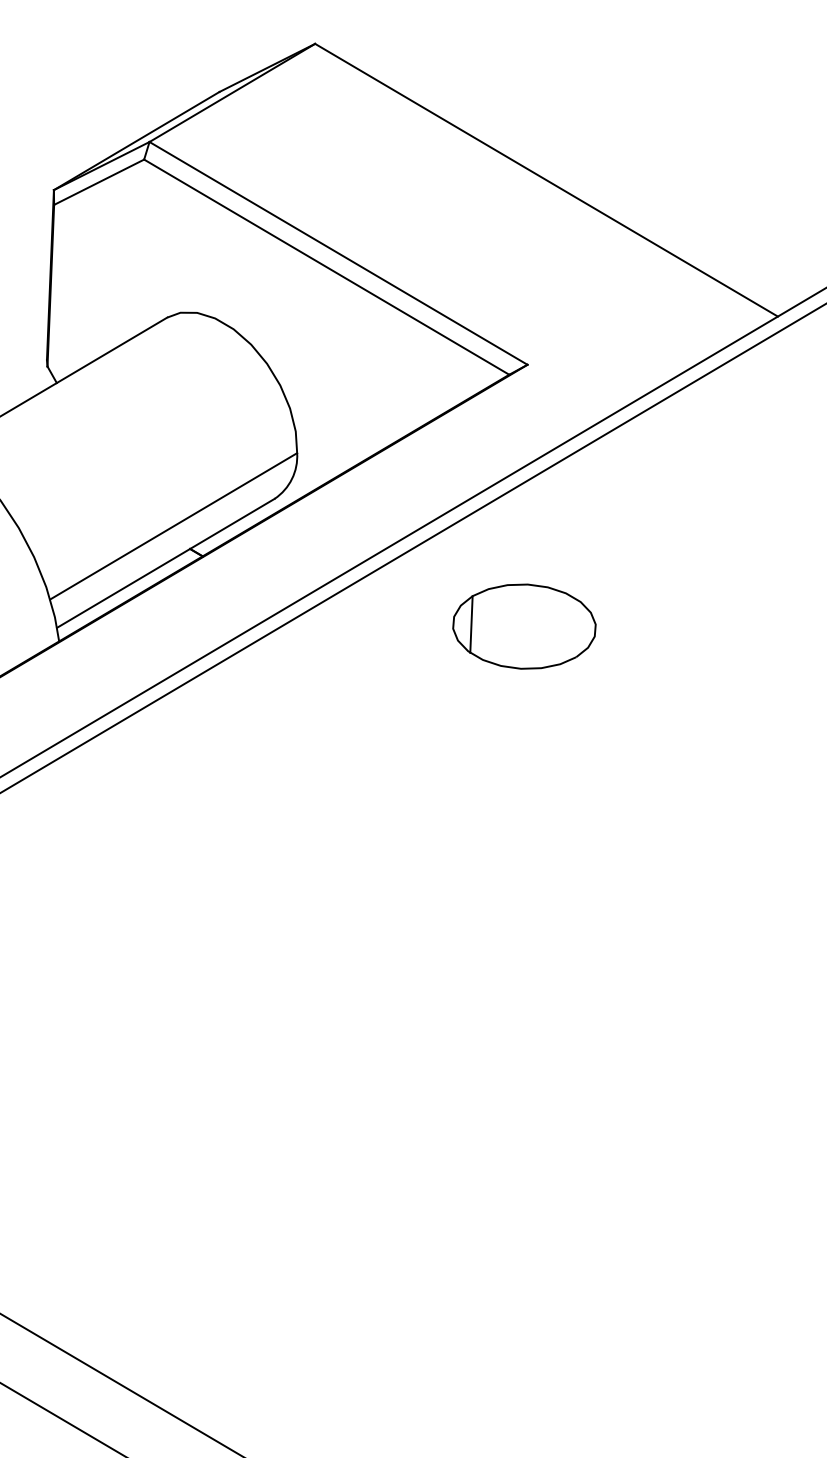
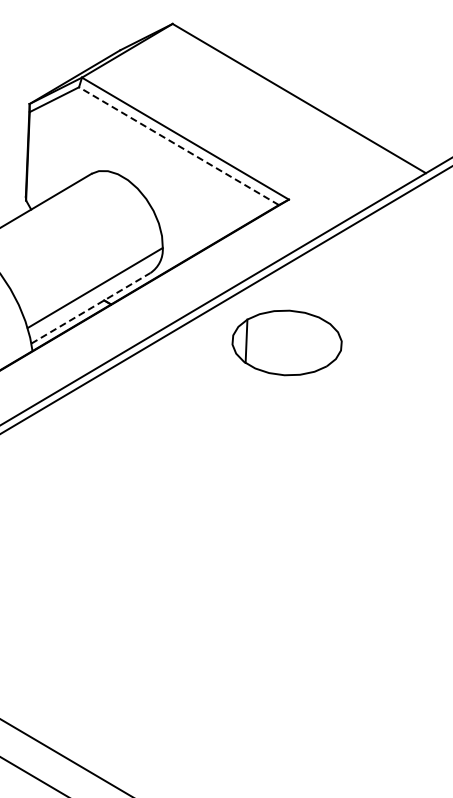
line: (325, 267) -> (178, 146), solid -> dashed
line: (166, 563) -> (91, 308), solid -> dashed
part: (524, 625) -> (287, 342), size x1.4

